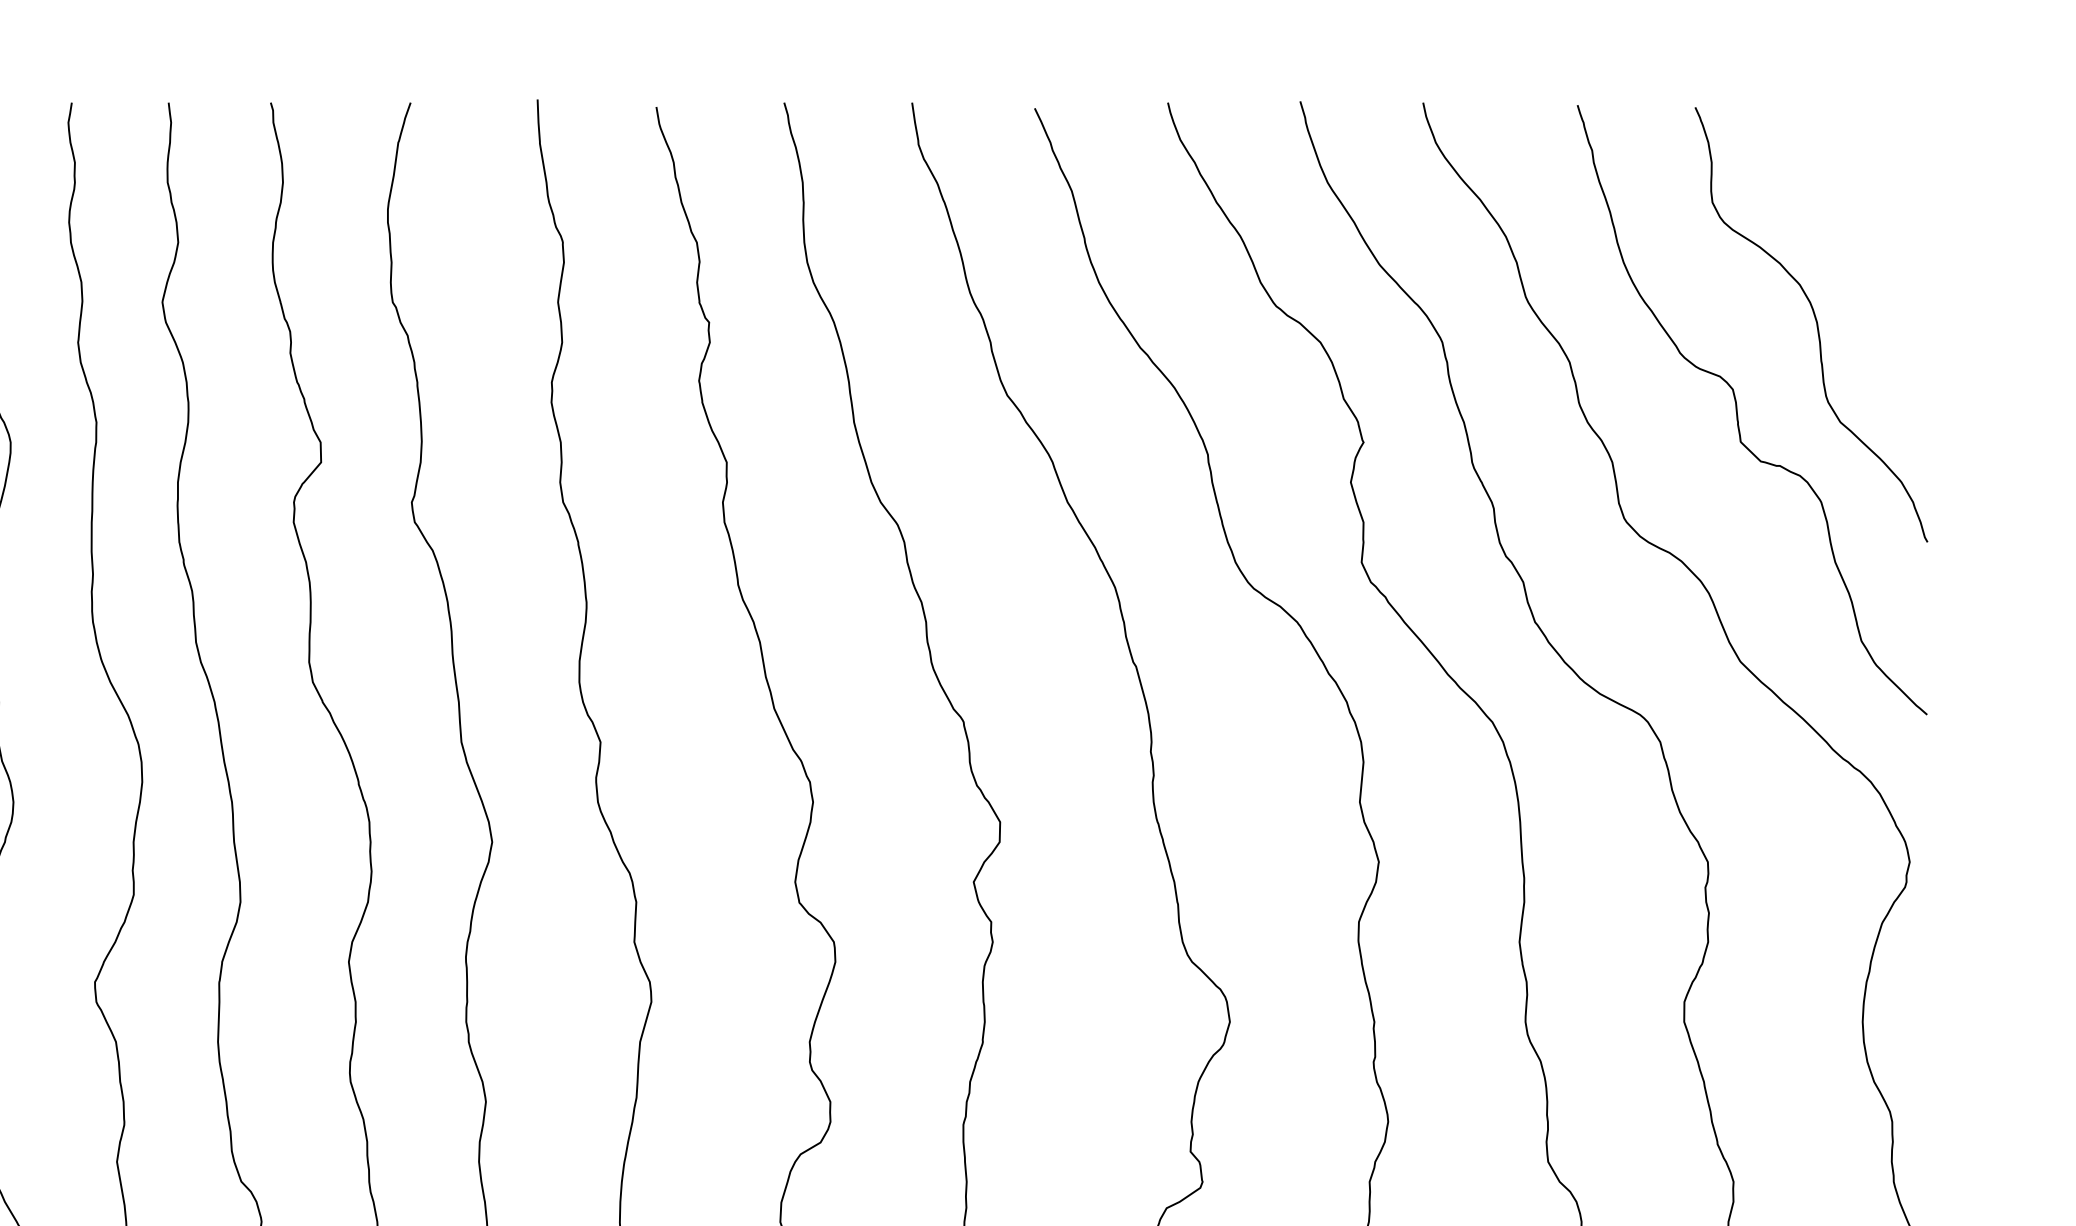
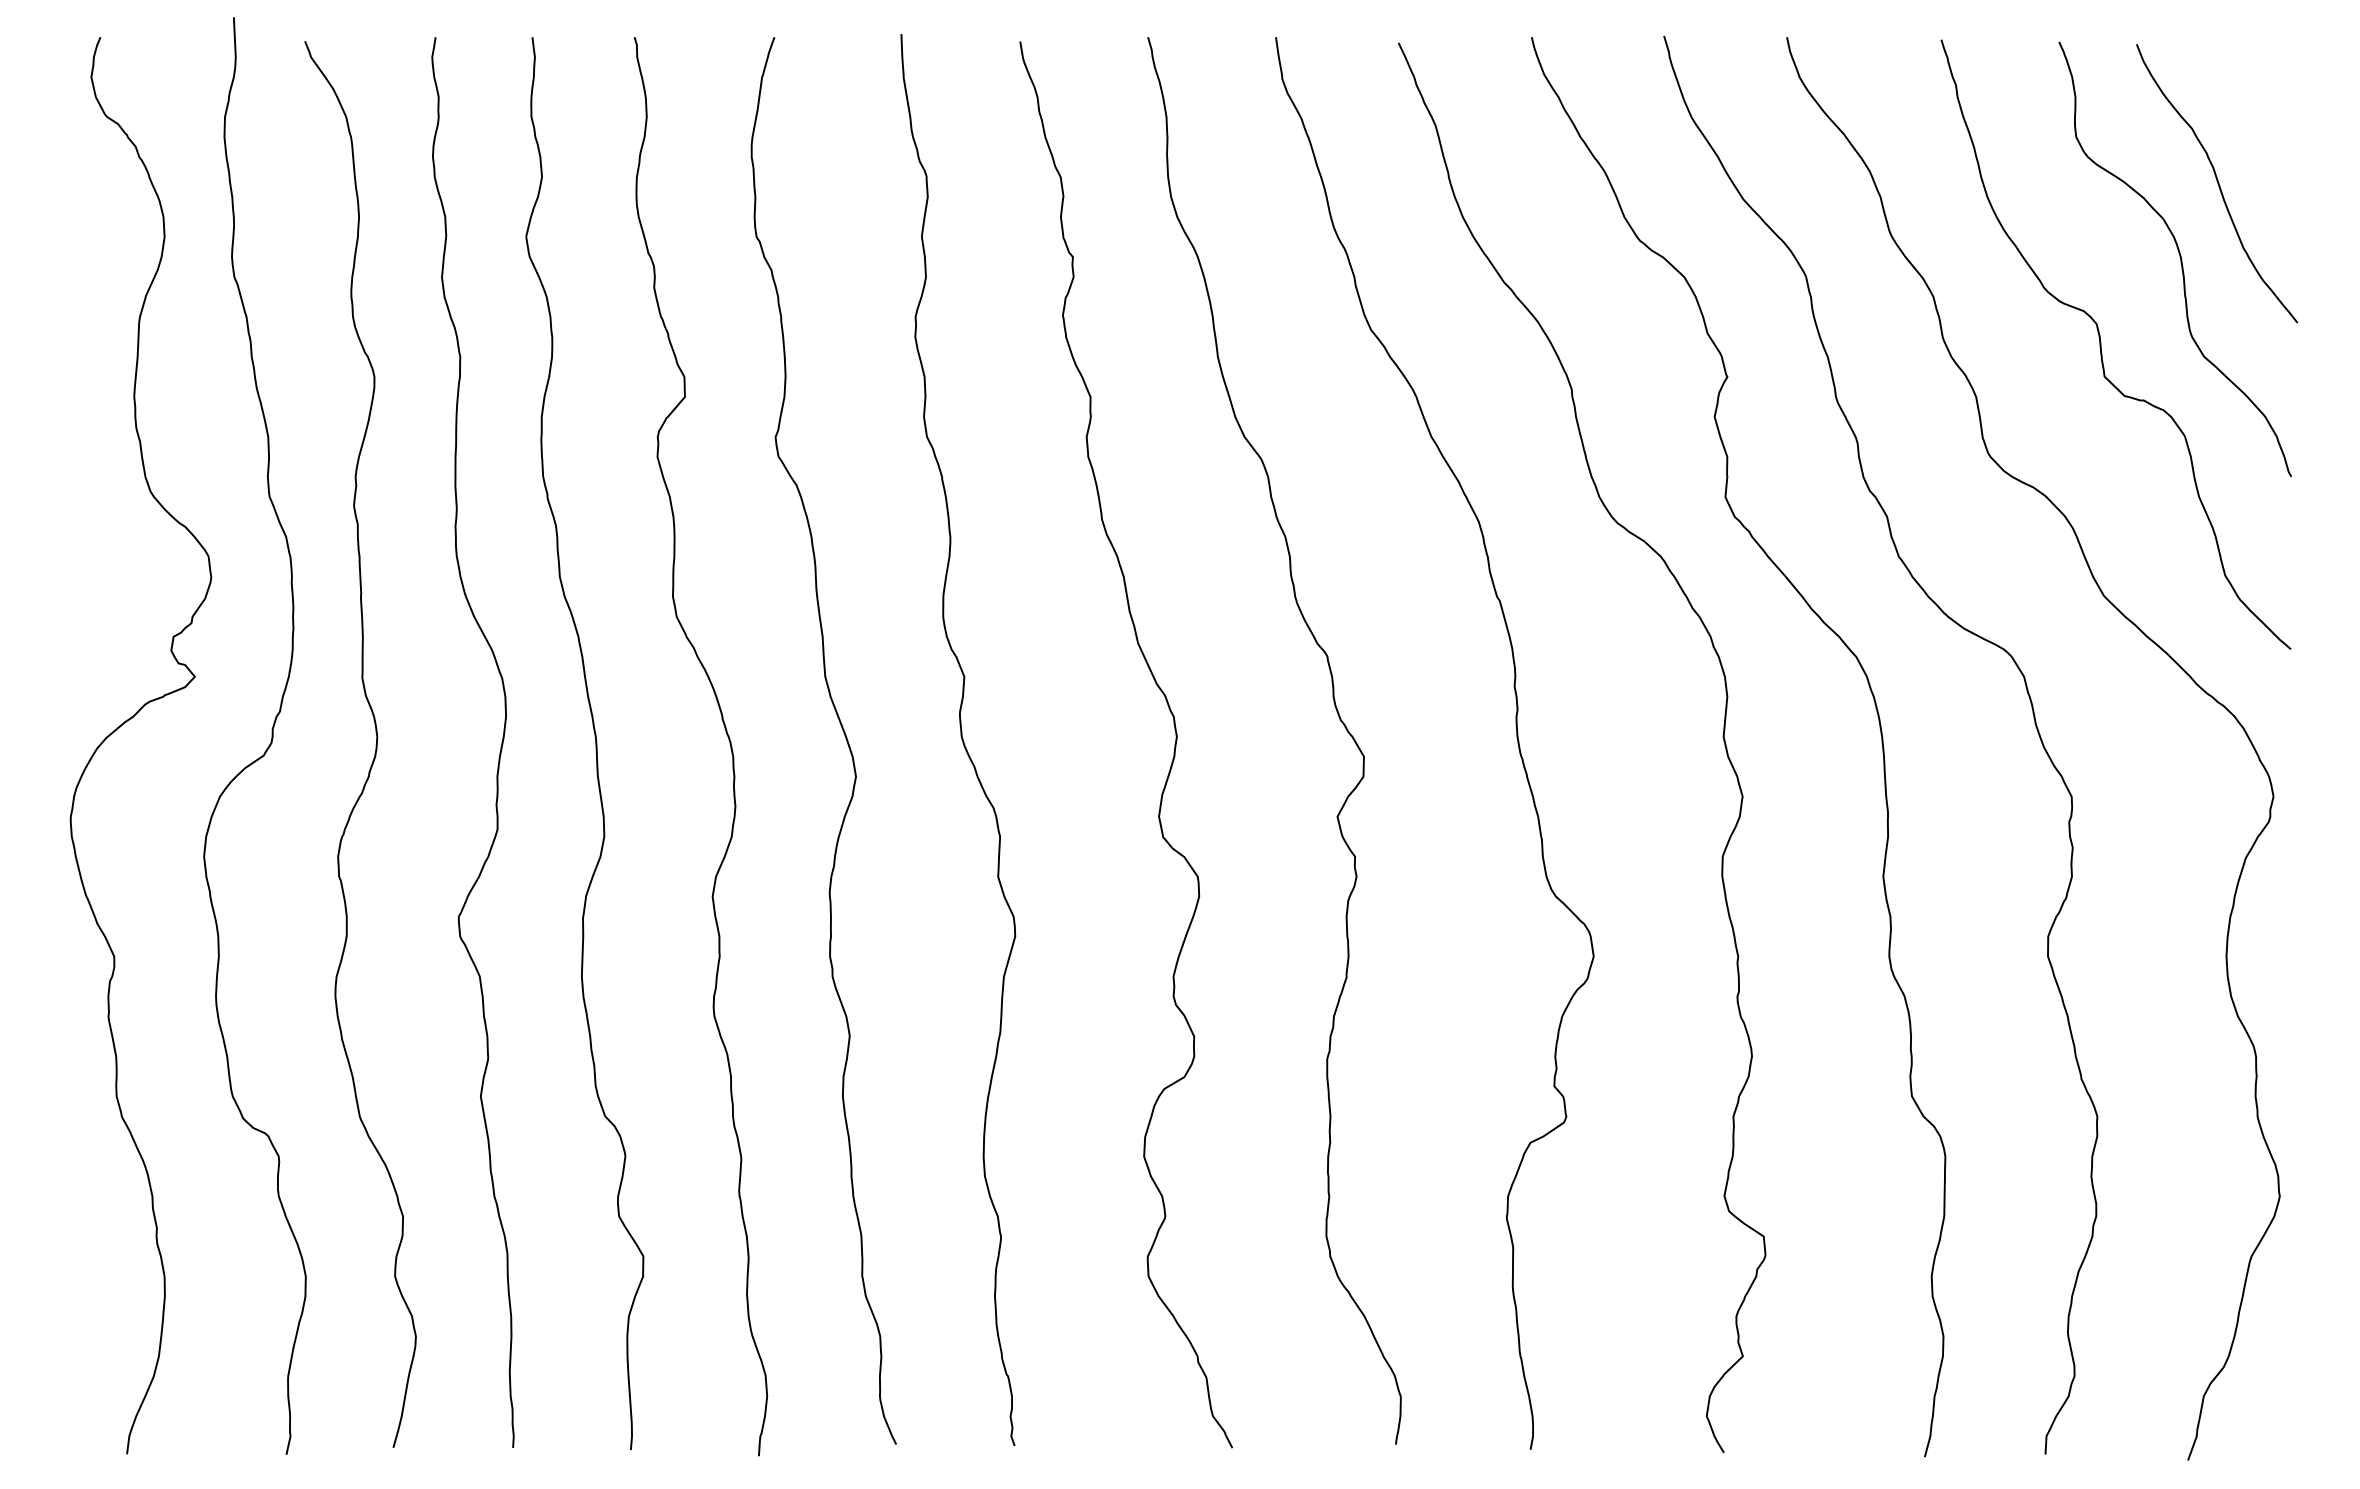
curve: (1853, 248) -> (2217, 183), added

